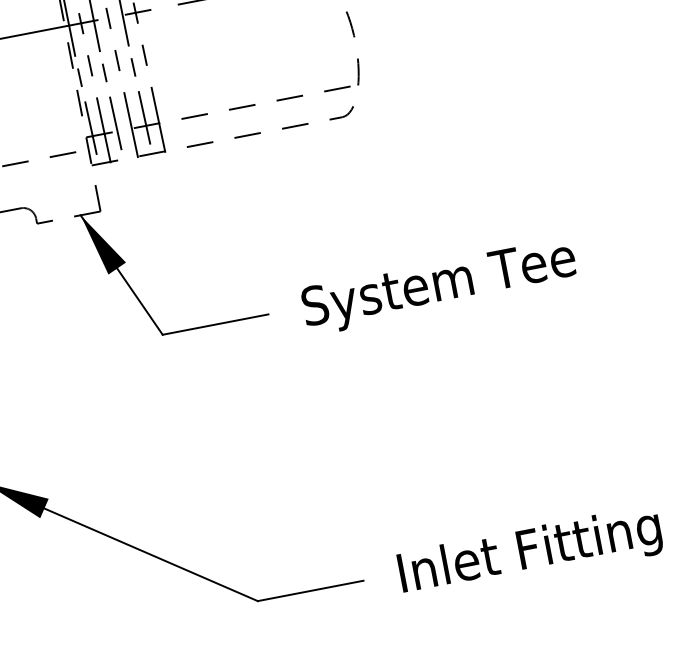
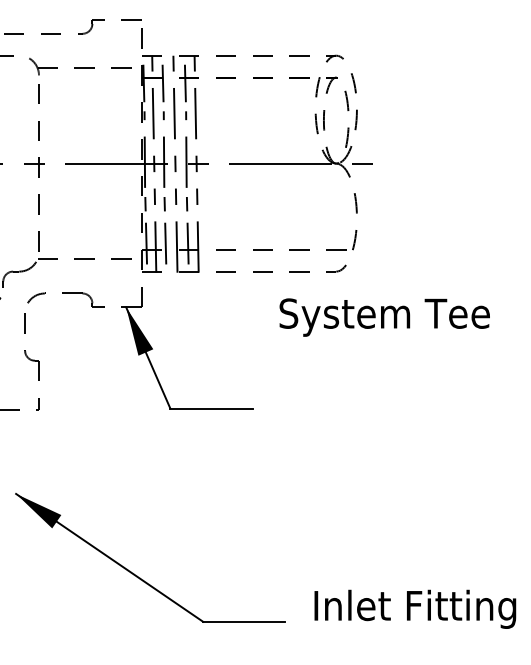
text: (439, 286) -> (384, 317), moved
text: (530, 552) -> (415, 608), moved

